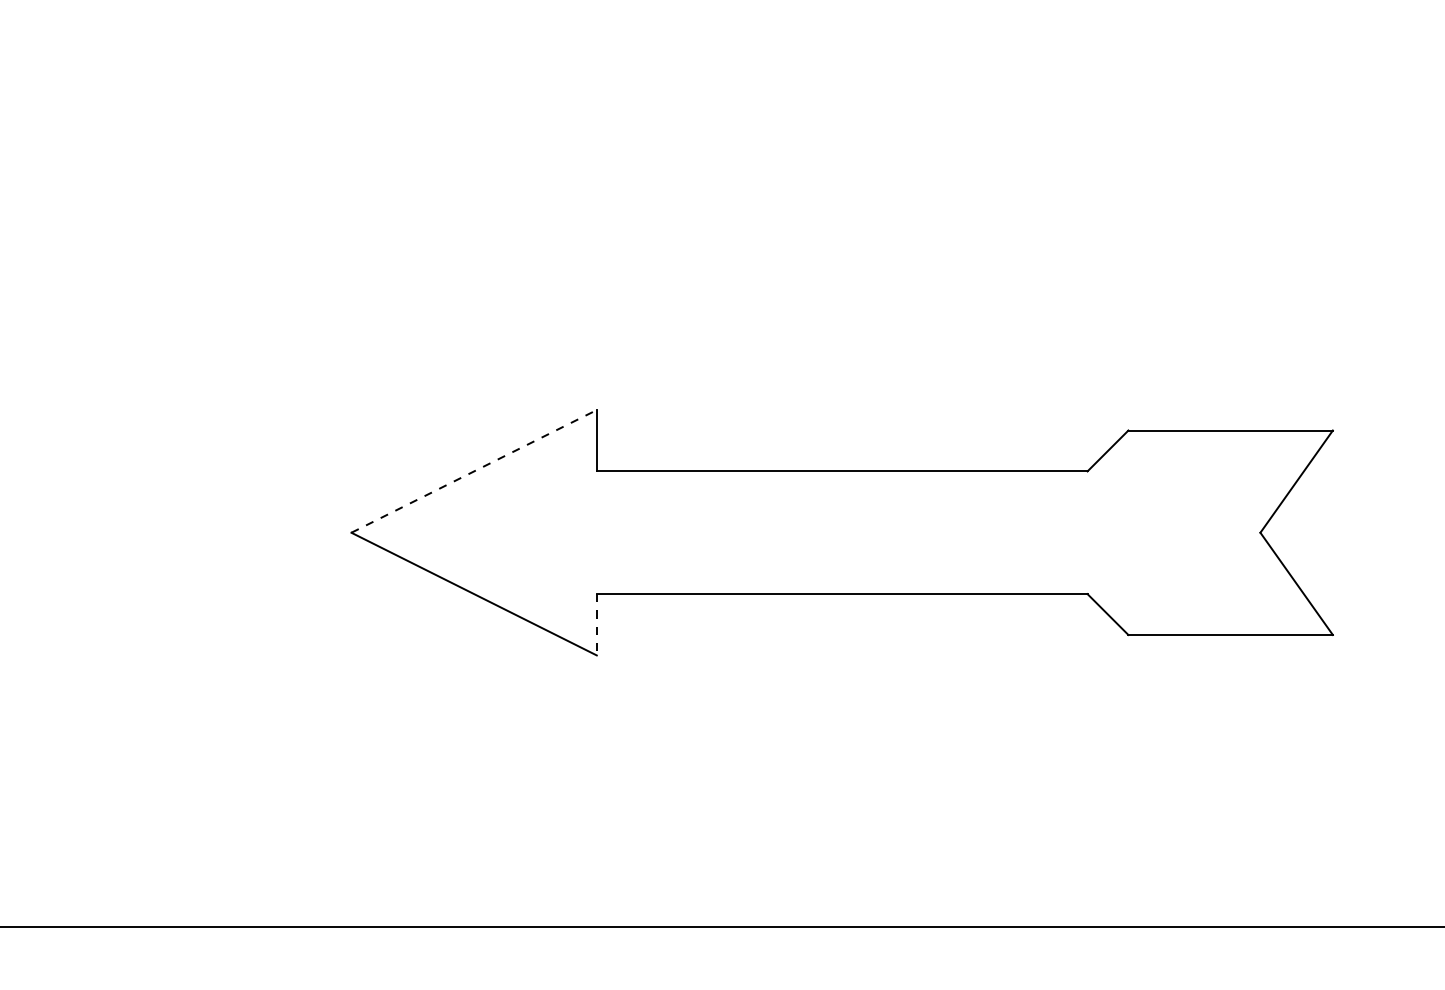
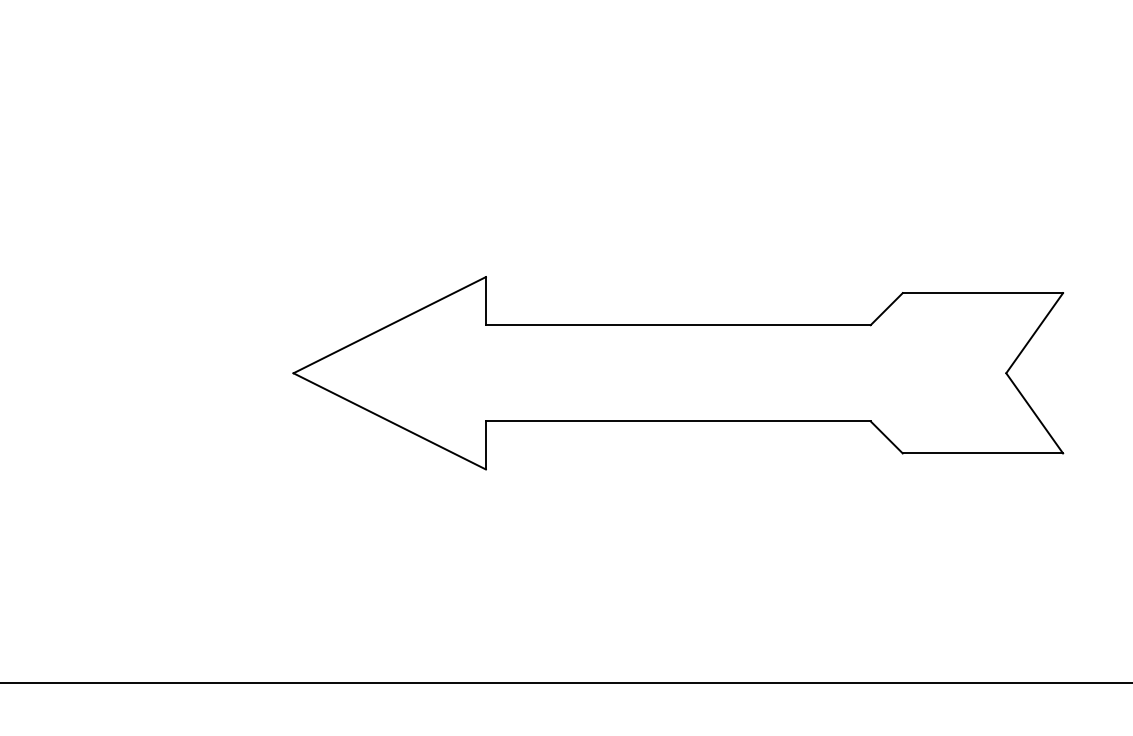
line: (474, 471) -> (390, 325), dashed -> solid
line: (596, 624) -> (485, 445), dashed -> solid

